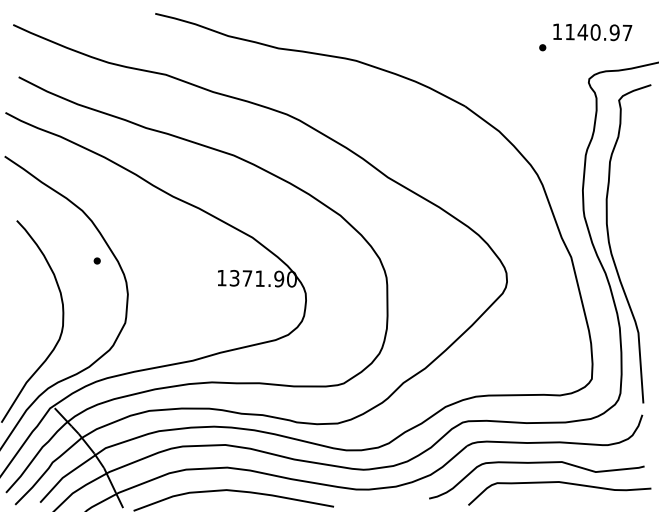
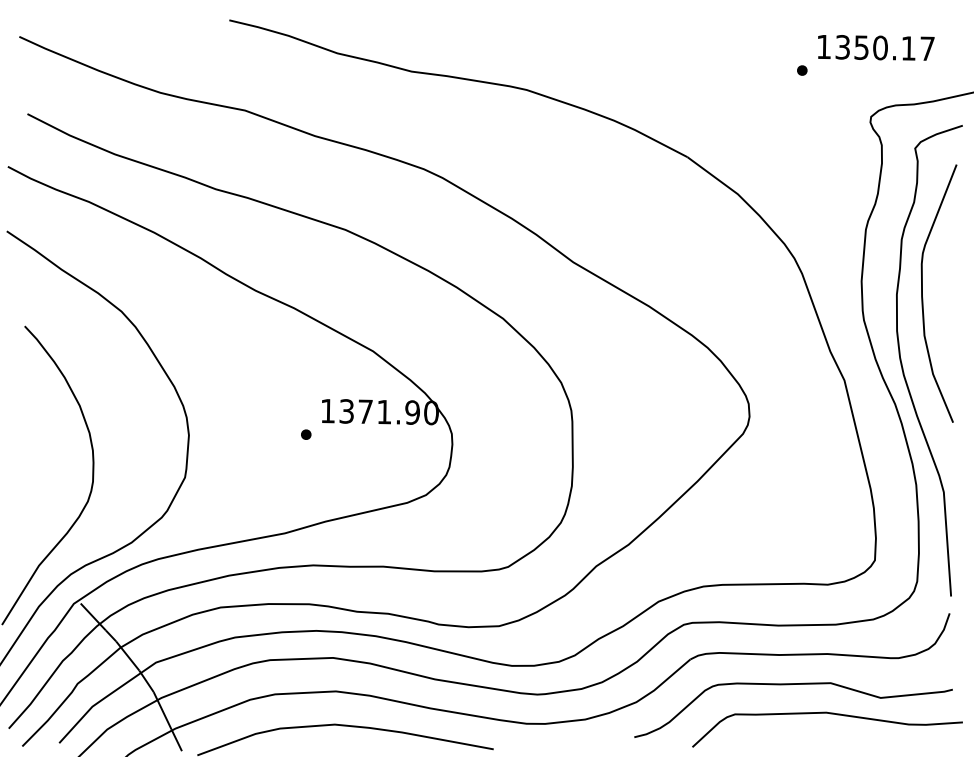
text: (592, 32) -> (875, 48), 1140.97 -> 1350.17
curve: (624, 198) -> (923, 293), added
part: (96, 260) -> (305, 433), moved

